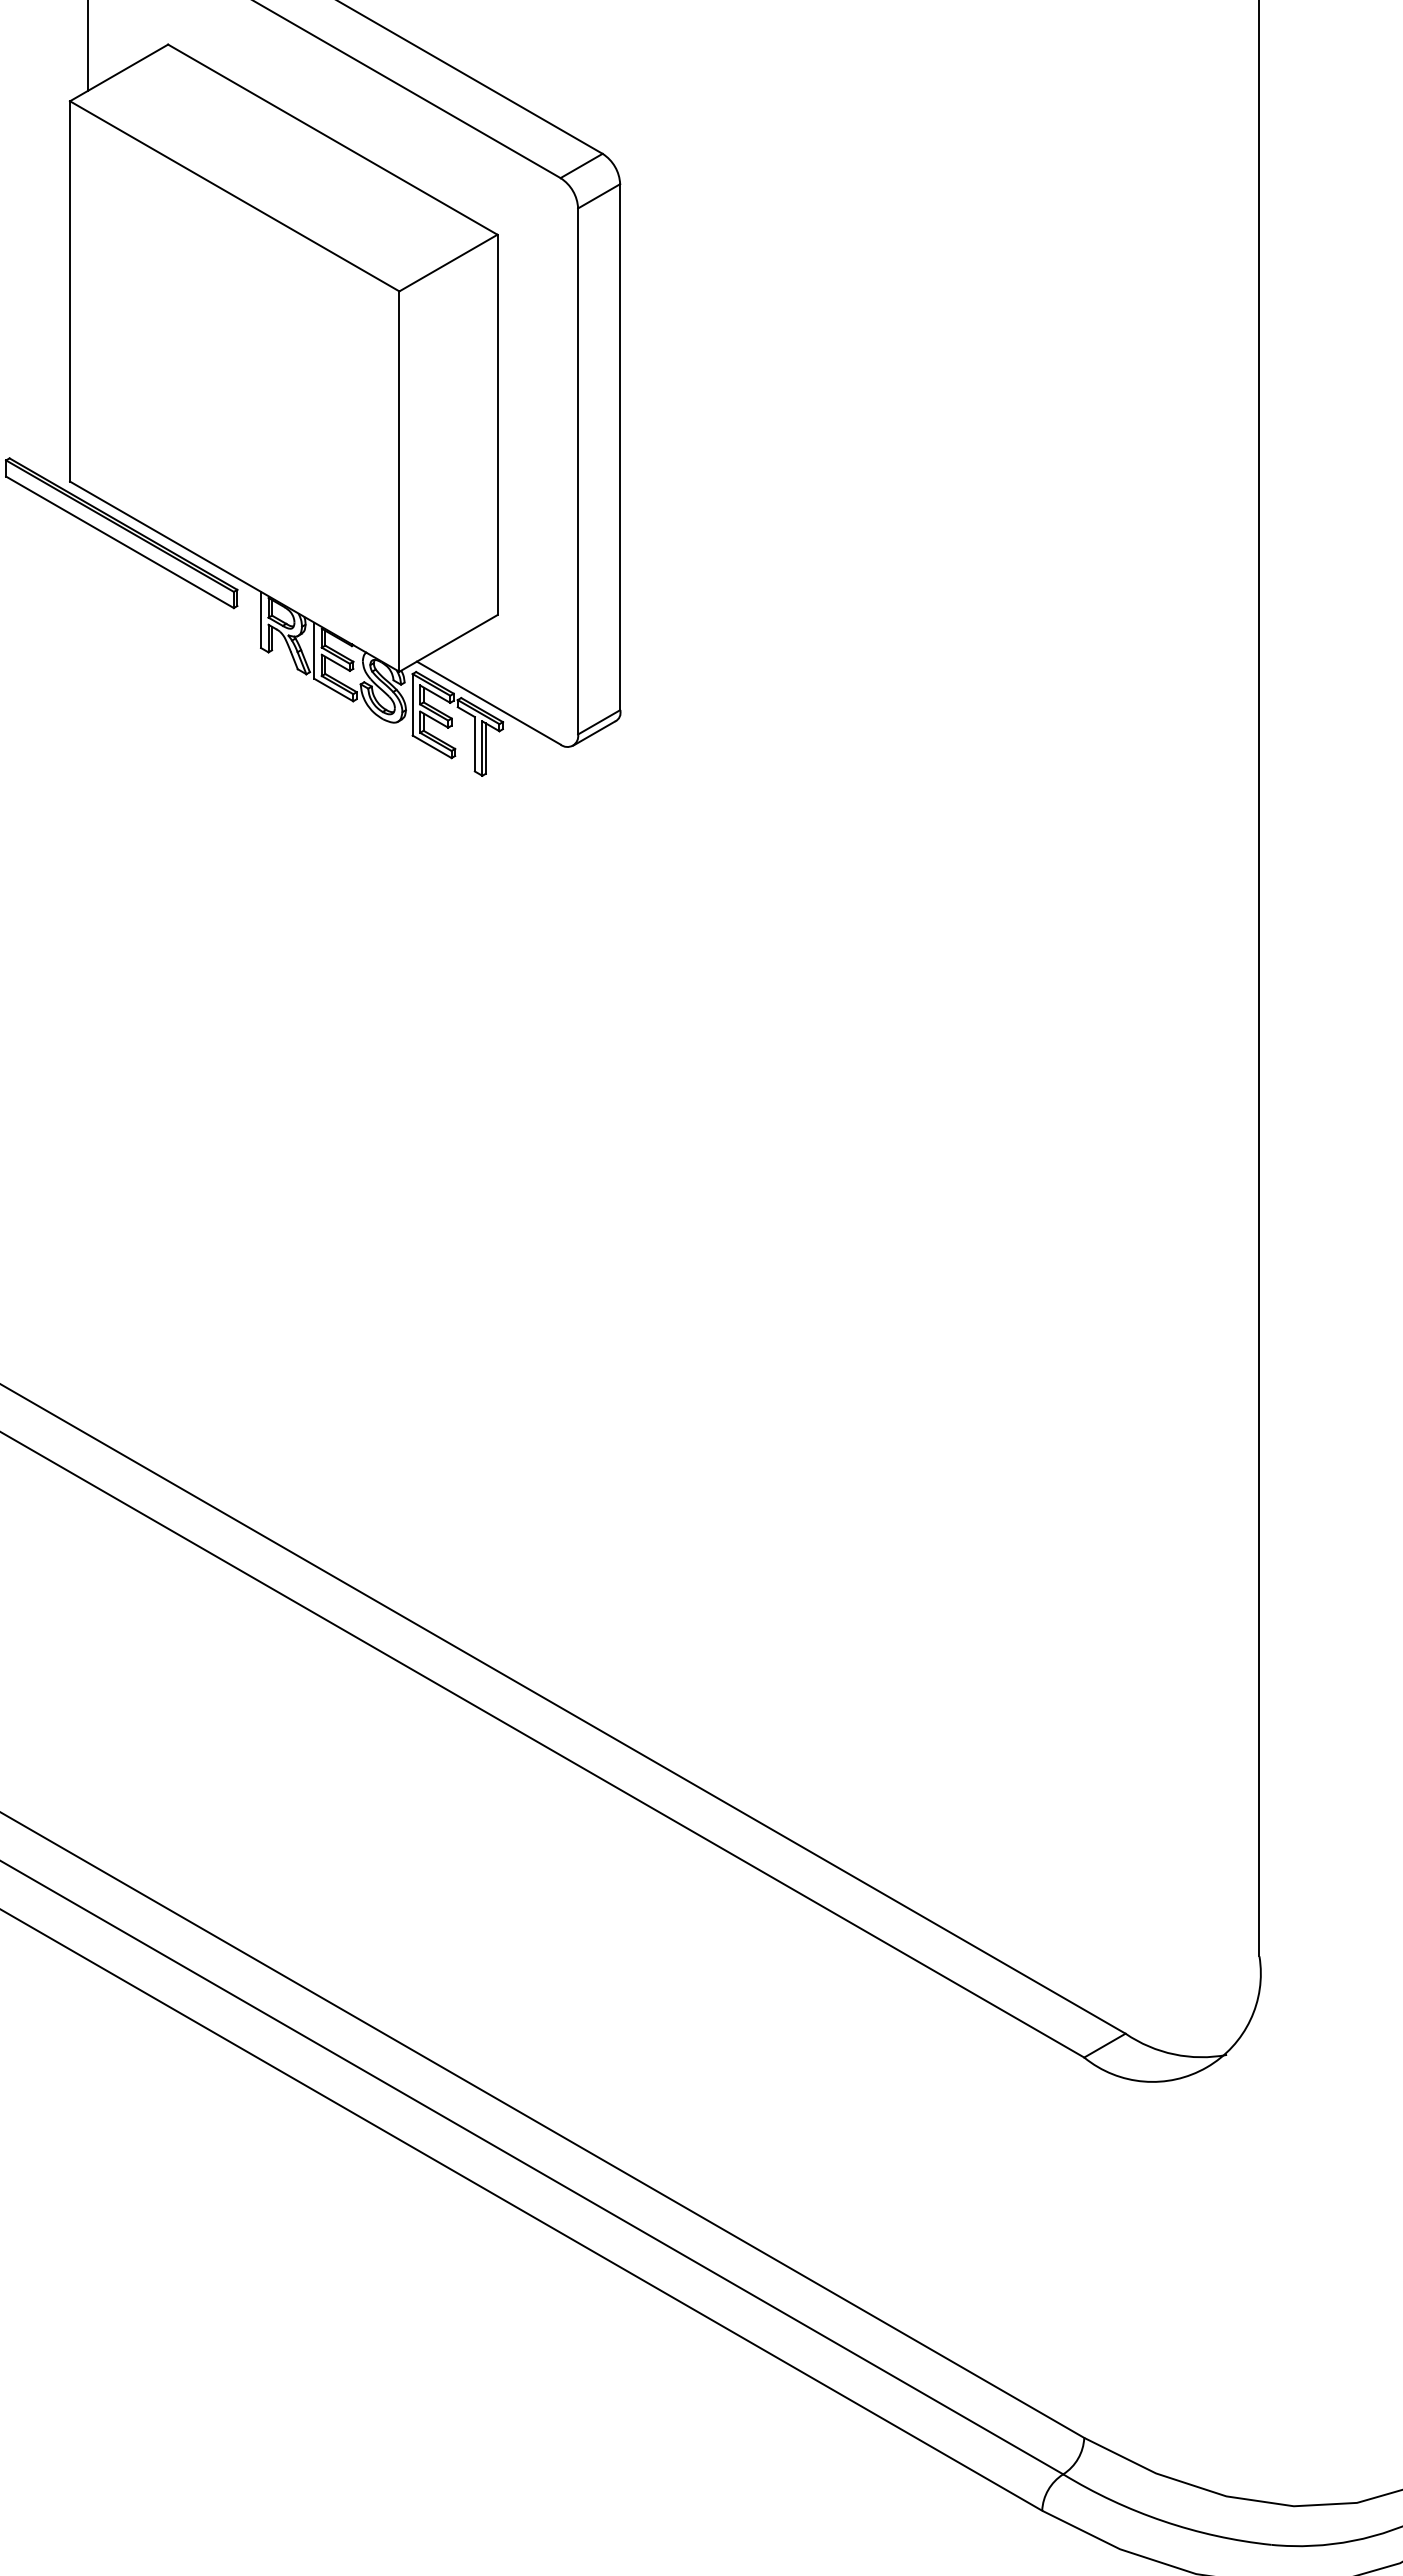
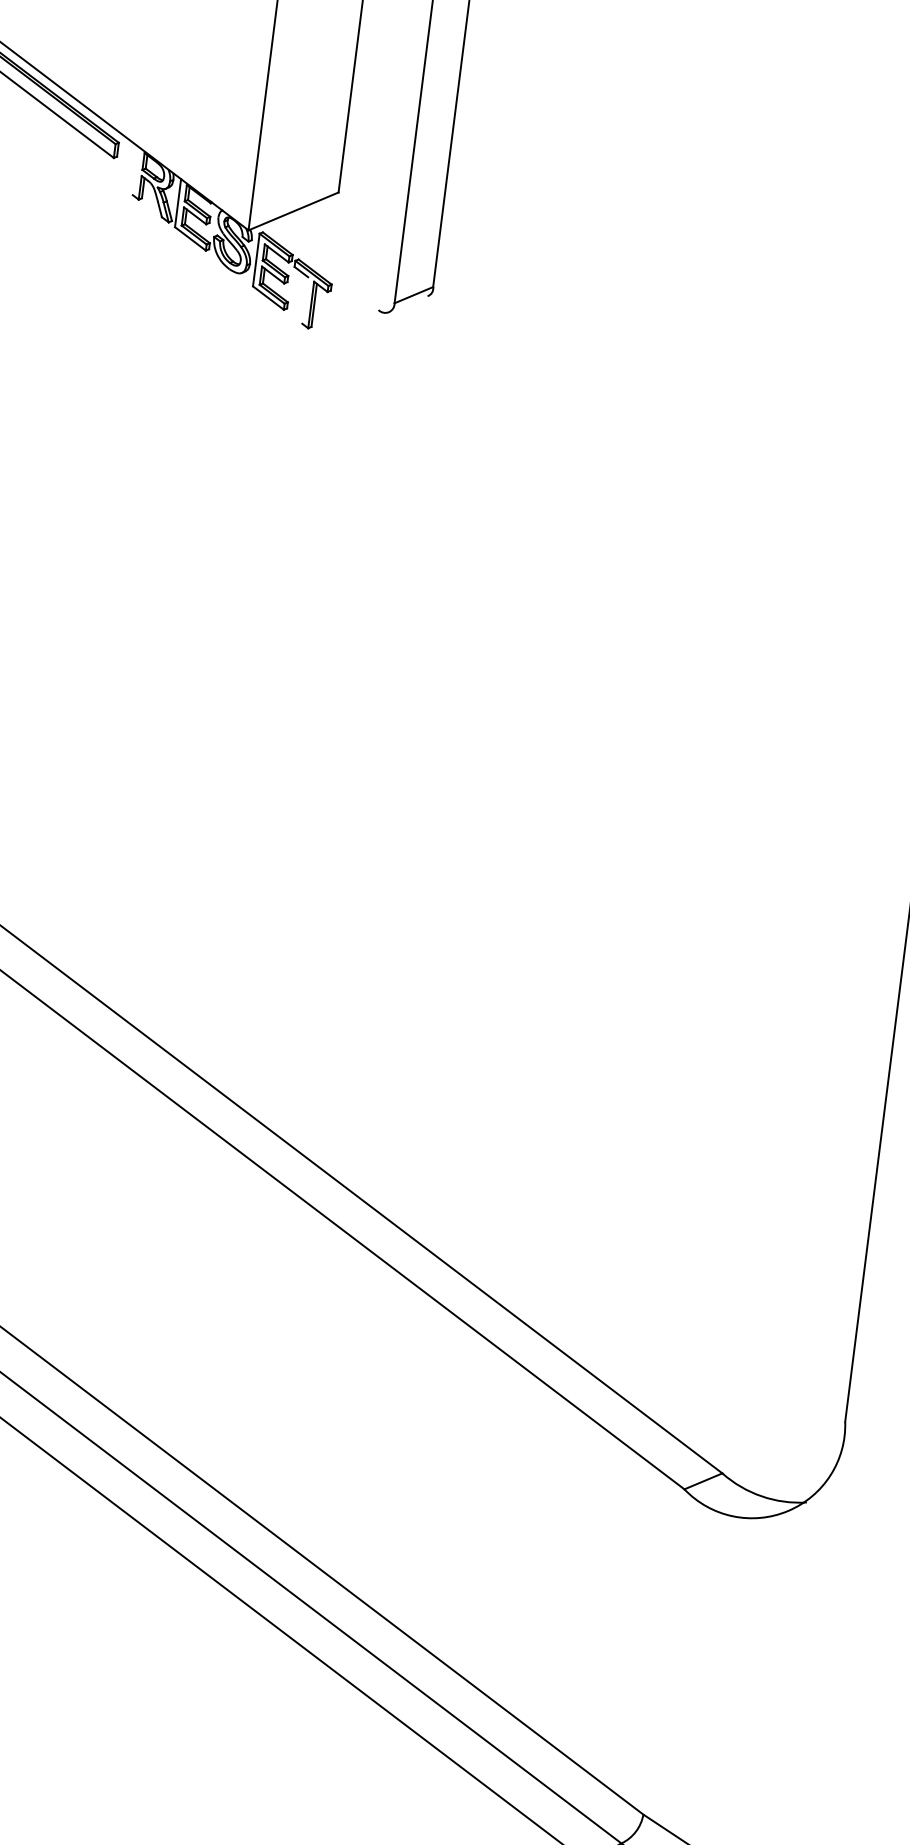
line: (261, 619) -> (136, 170), removed
line: (488, 702) -> (321, 266), removed
line: (593, 733) -> (407, 304), removed
line: (474, 744) -> (304, 300), removed

